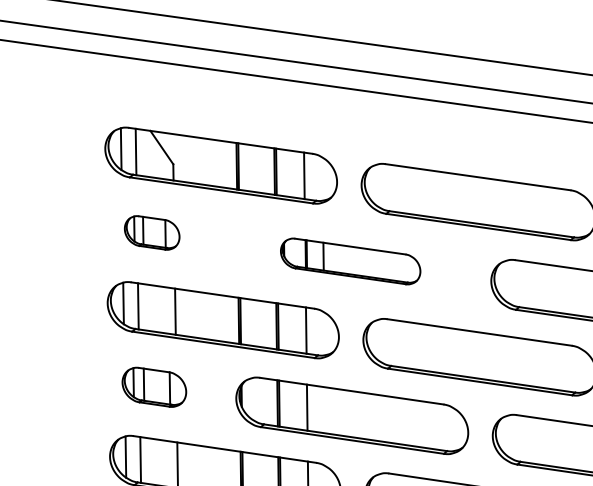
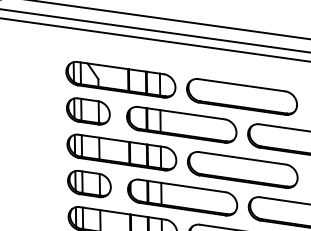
part: (152, 232) -> (88, 111), size x1.67
part: (349, 260) -> (181, 124), size x1.67
part: (154, 388) -> (89, 184), size x1.43

